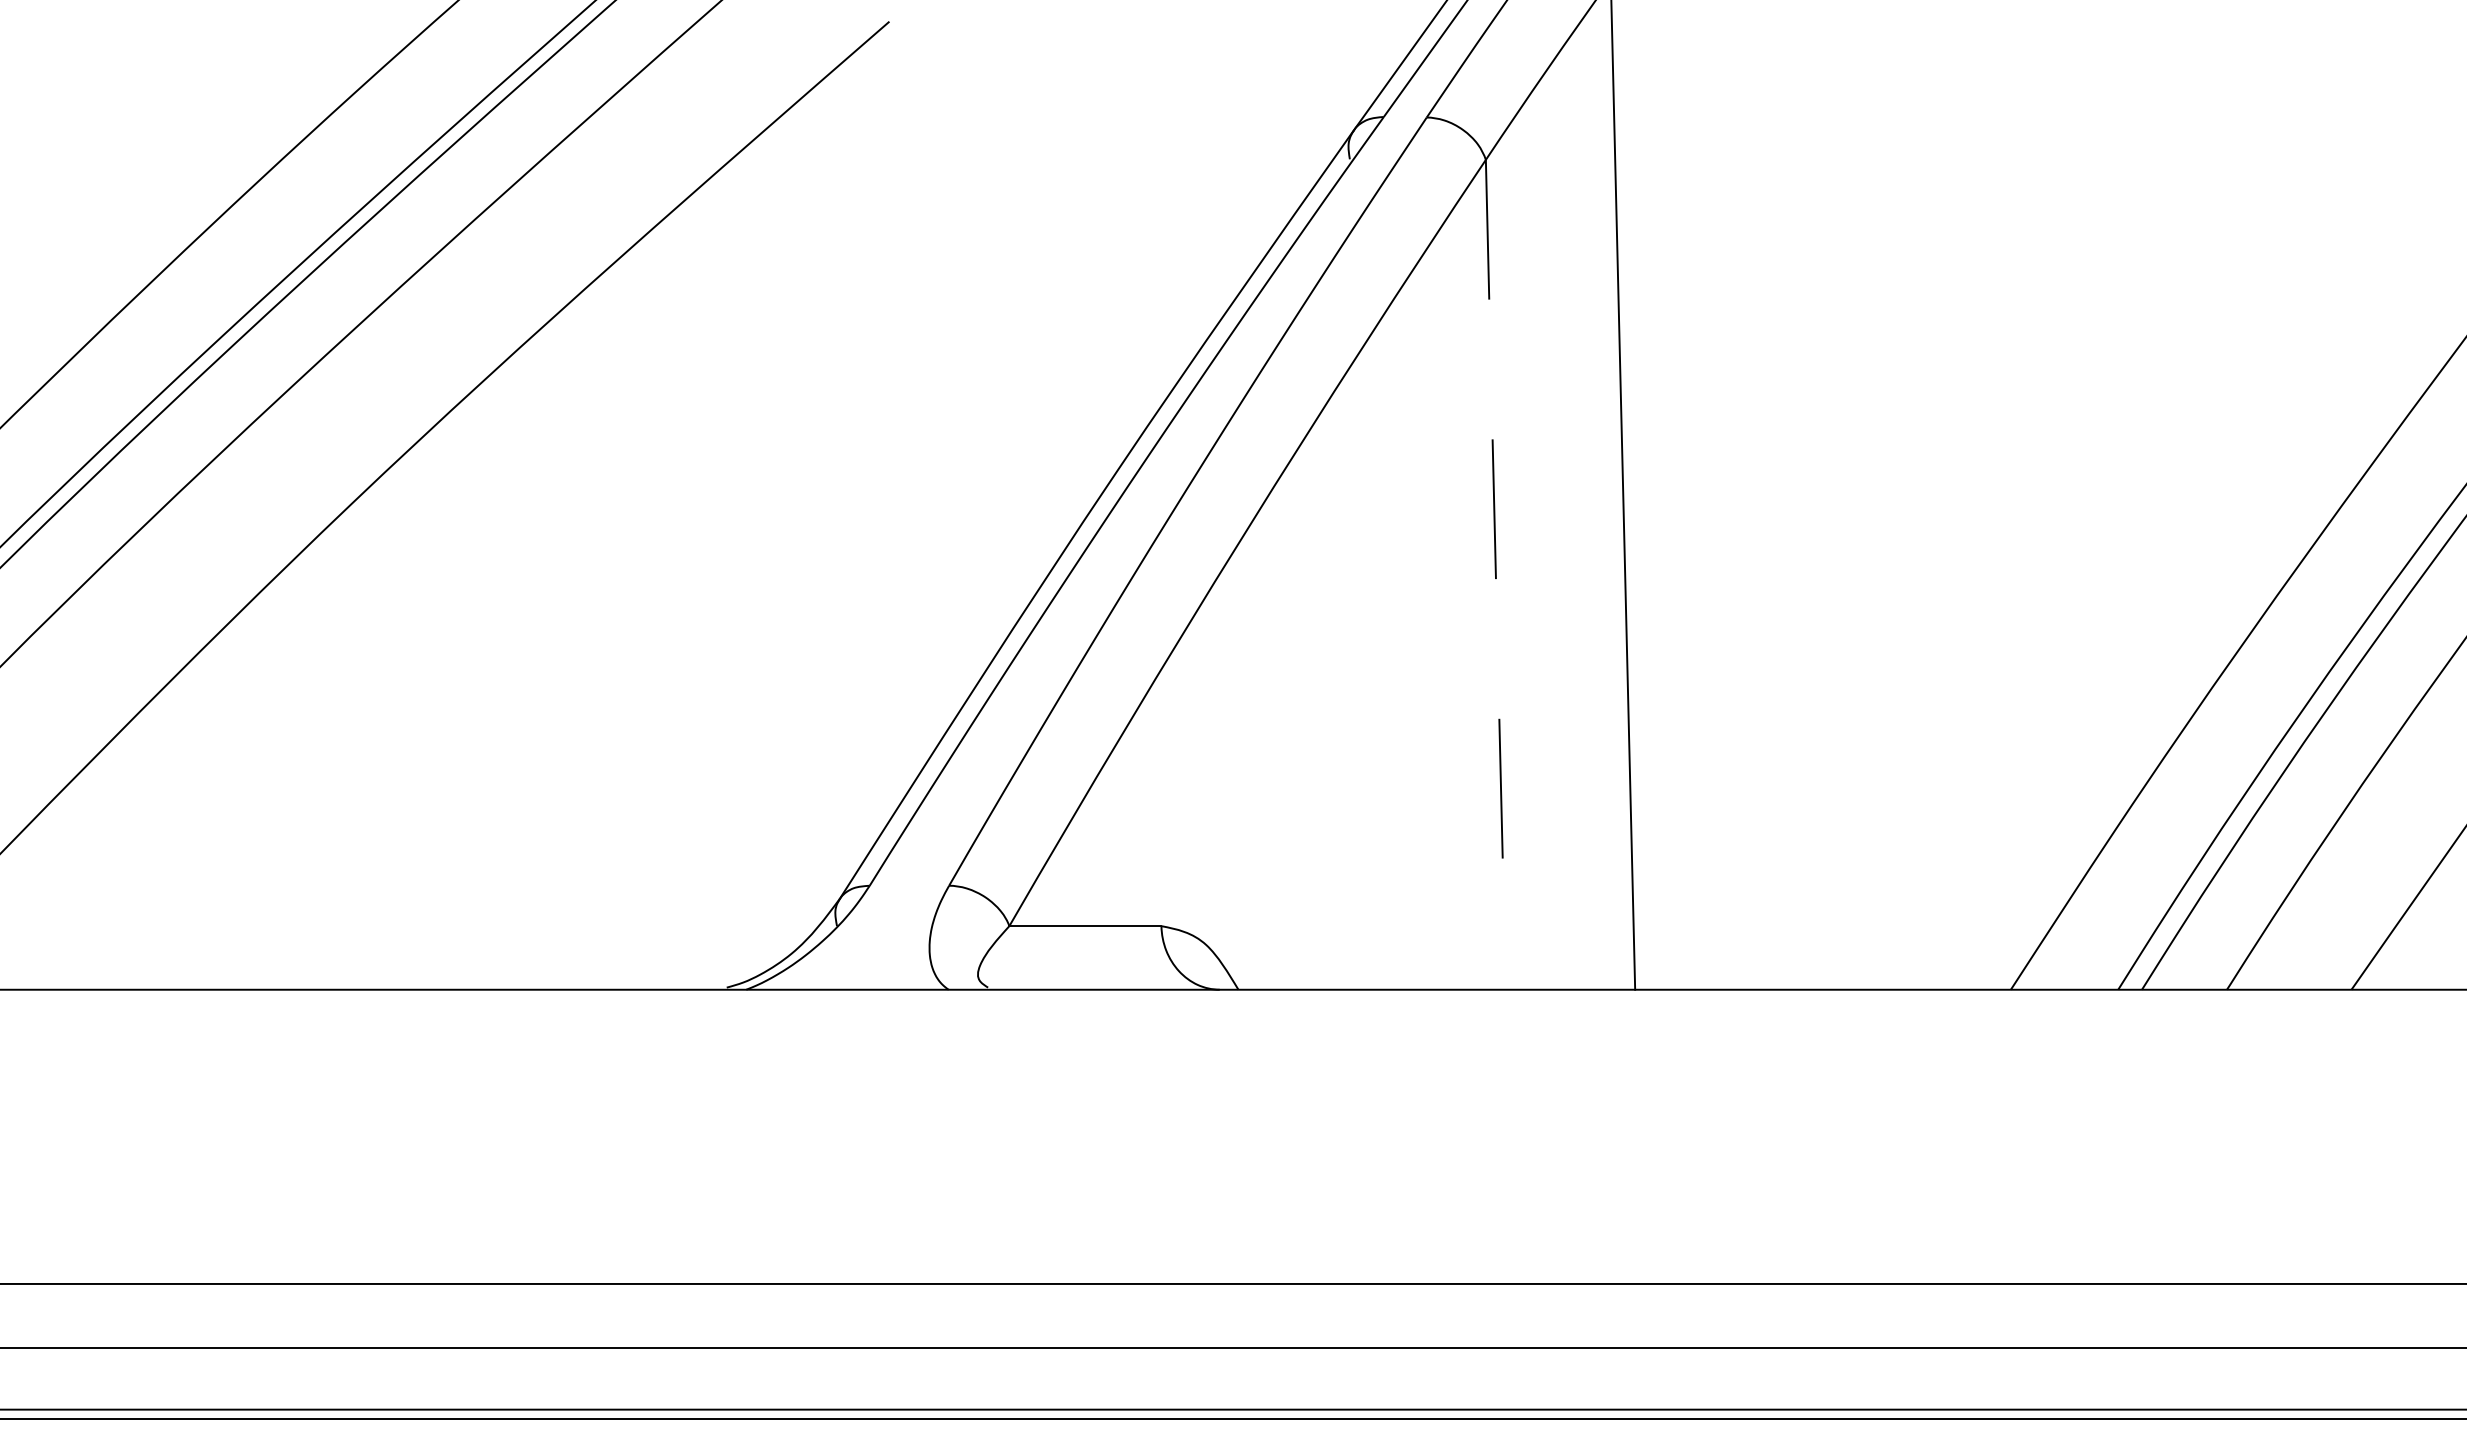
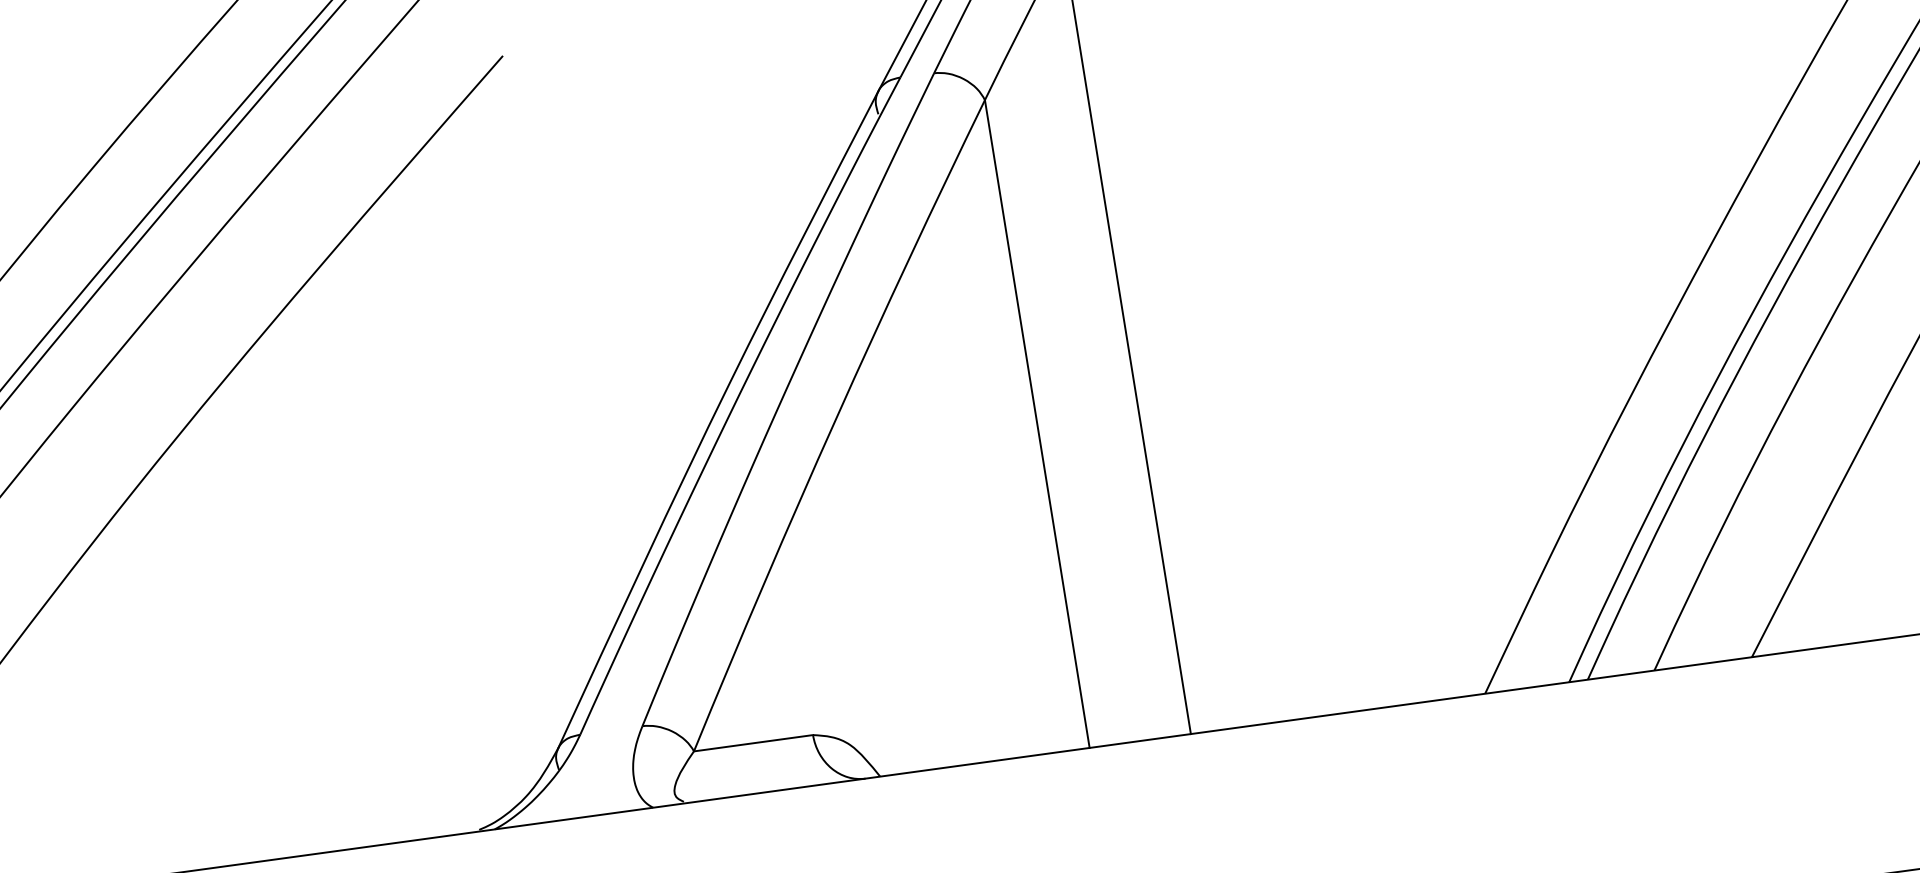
line: (1495, 575) -> (1037, 424), dashed -> solid

